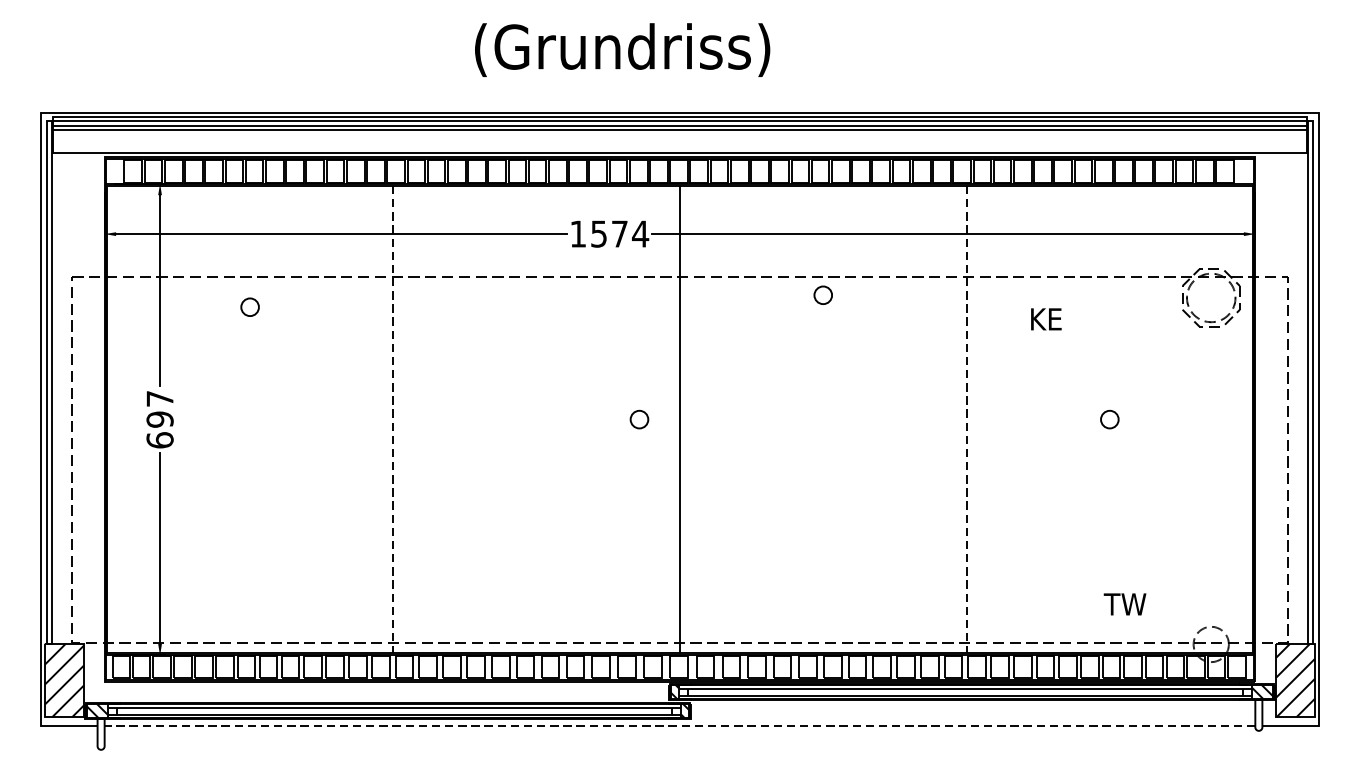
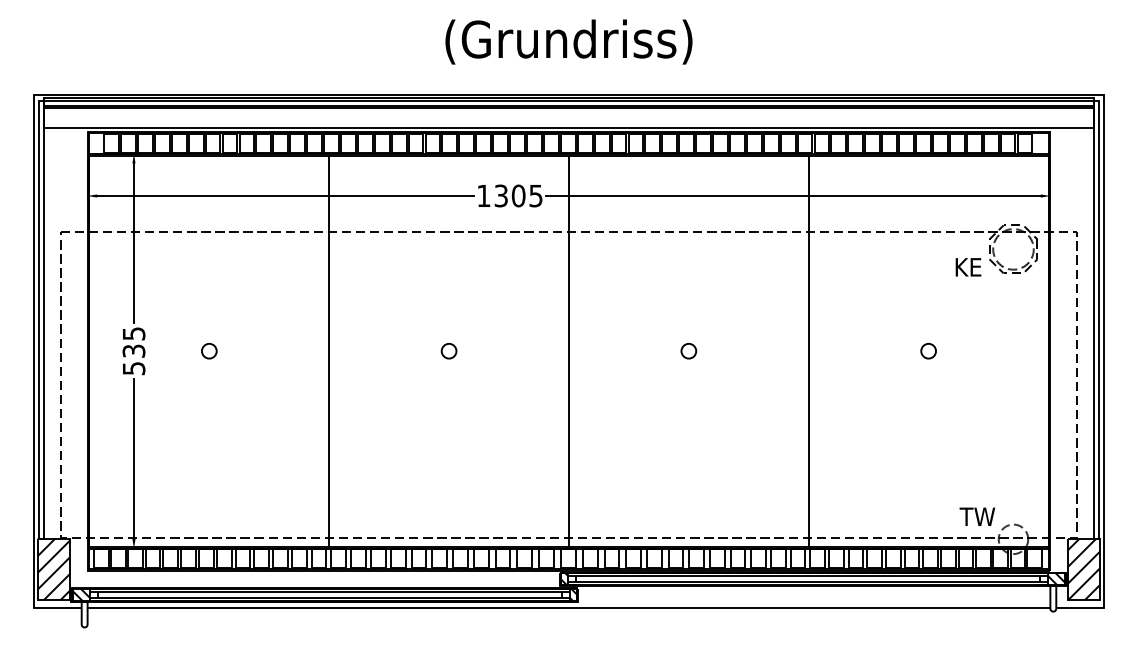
text: (622, 49) -> (568, 41), moved
text: (620, 233) -> (519, 195), 1574 -> 1305
circle: (822, 295) -> (688, 351), moved
circle: (250, 307) -> (209, 351), moved
text: (1046, 319) -> (968, 267), moved
text: (159, 419) -> (133, 351), 697 -> 535
line: (393, 419) -> (329, 351), dashed -> solid
circle: (638, 419) -> (448, 351), moved
line: (966, 419) -> (808, 351), dashed -> solid
text: (1124, 604) -> (976, 516), moved
line: (679, 725) -> (568, 607), dashed -> solid

